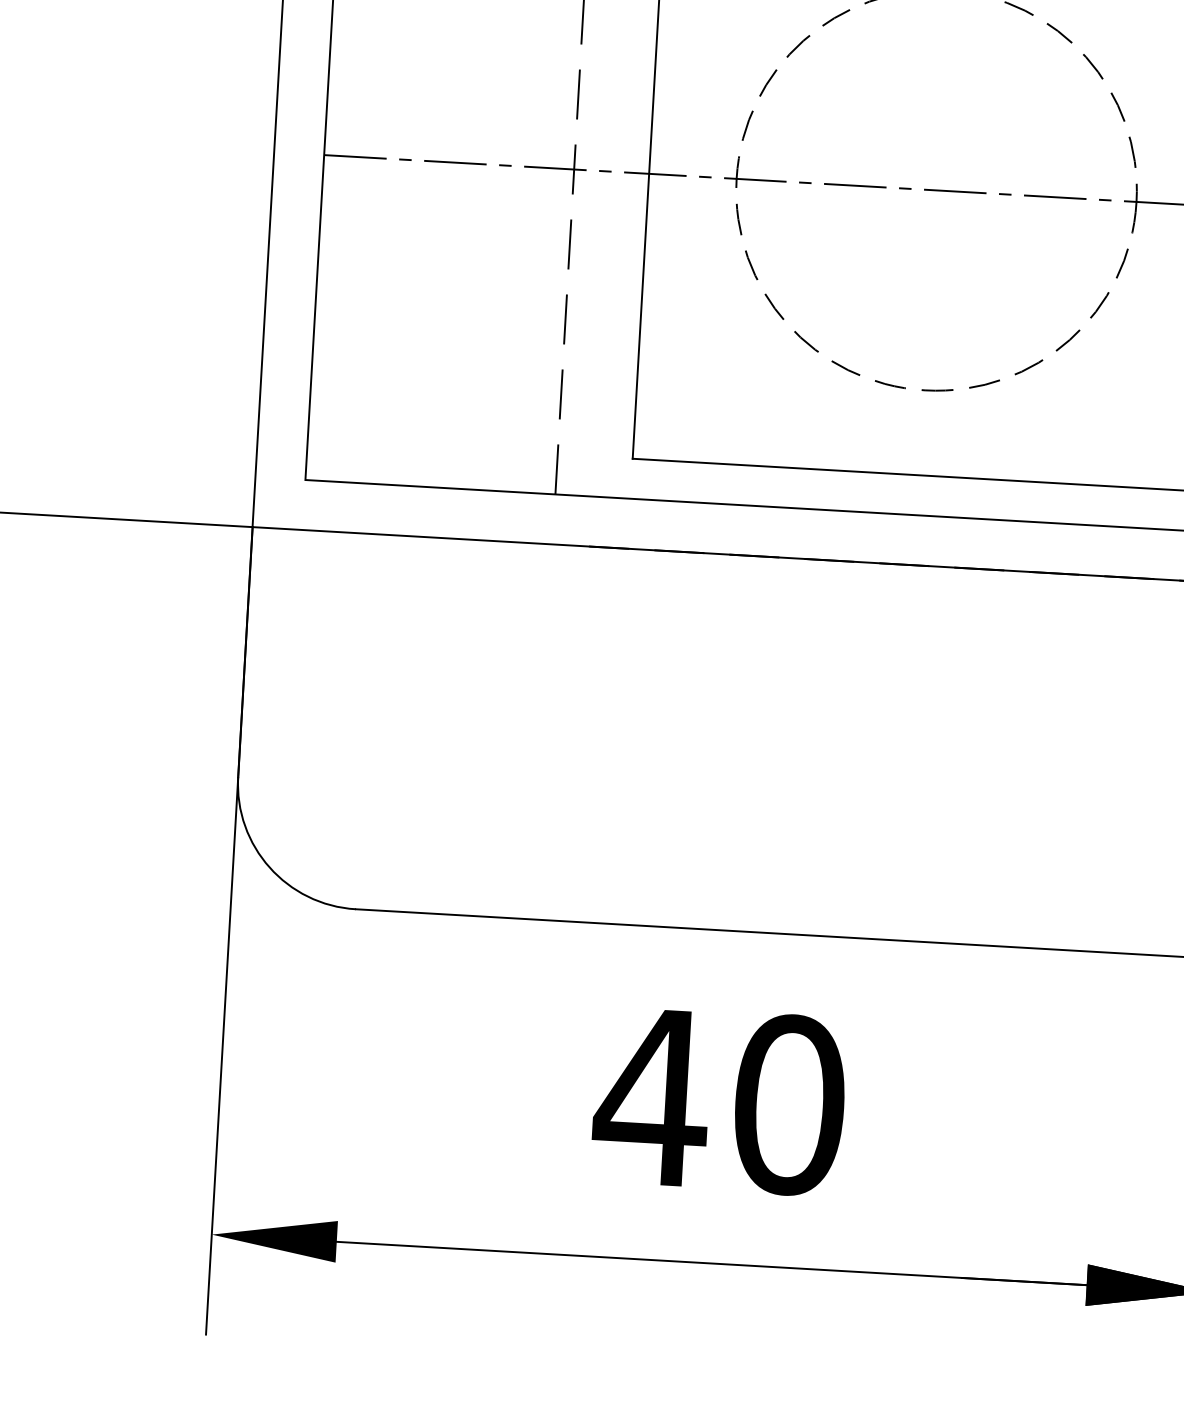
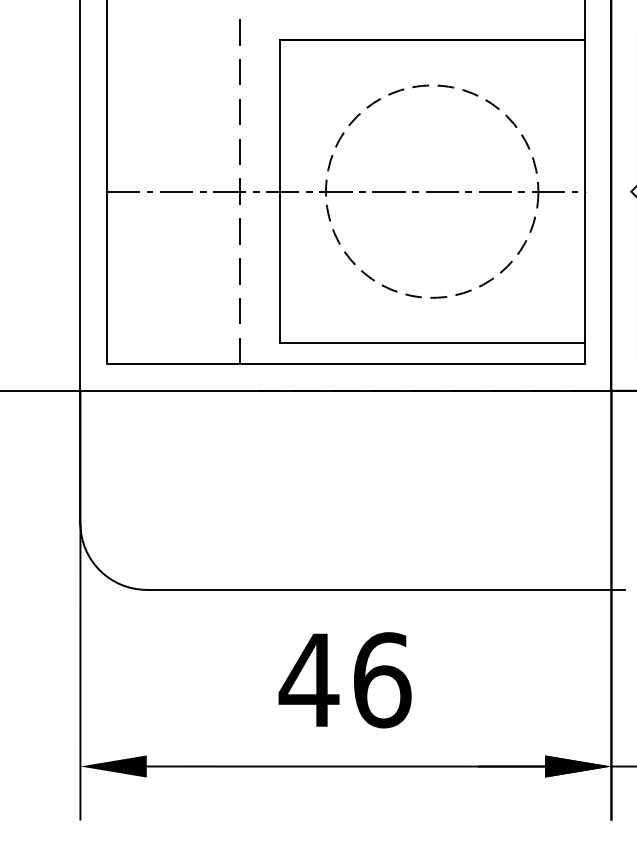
text: (789, 1105) -> (382, 680), 40 -> 46

